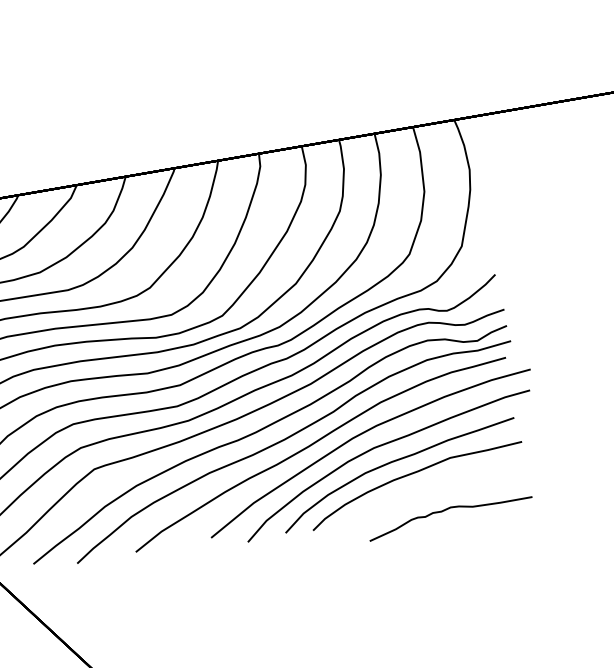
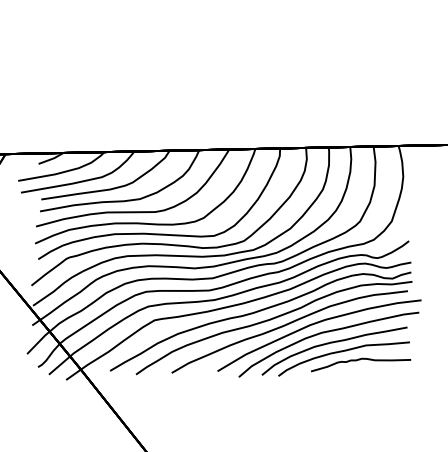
curve: (448, 510) -> (360, 360), moved

